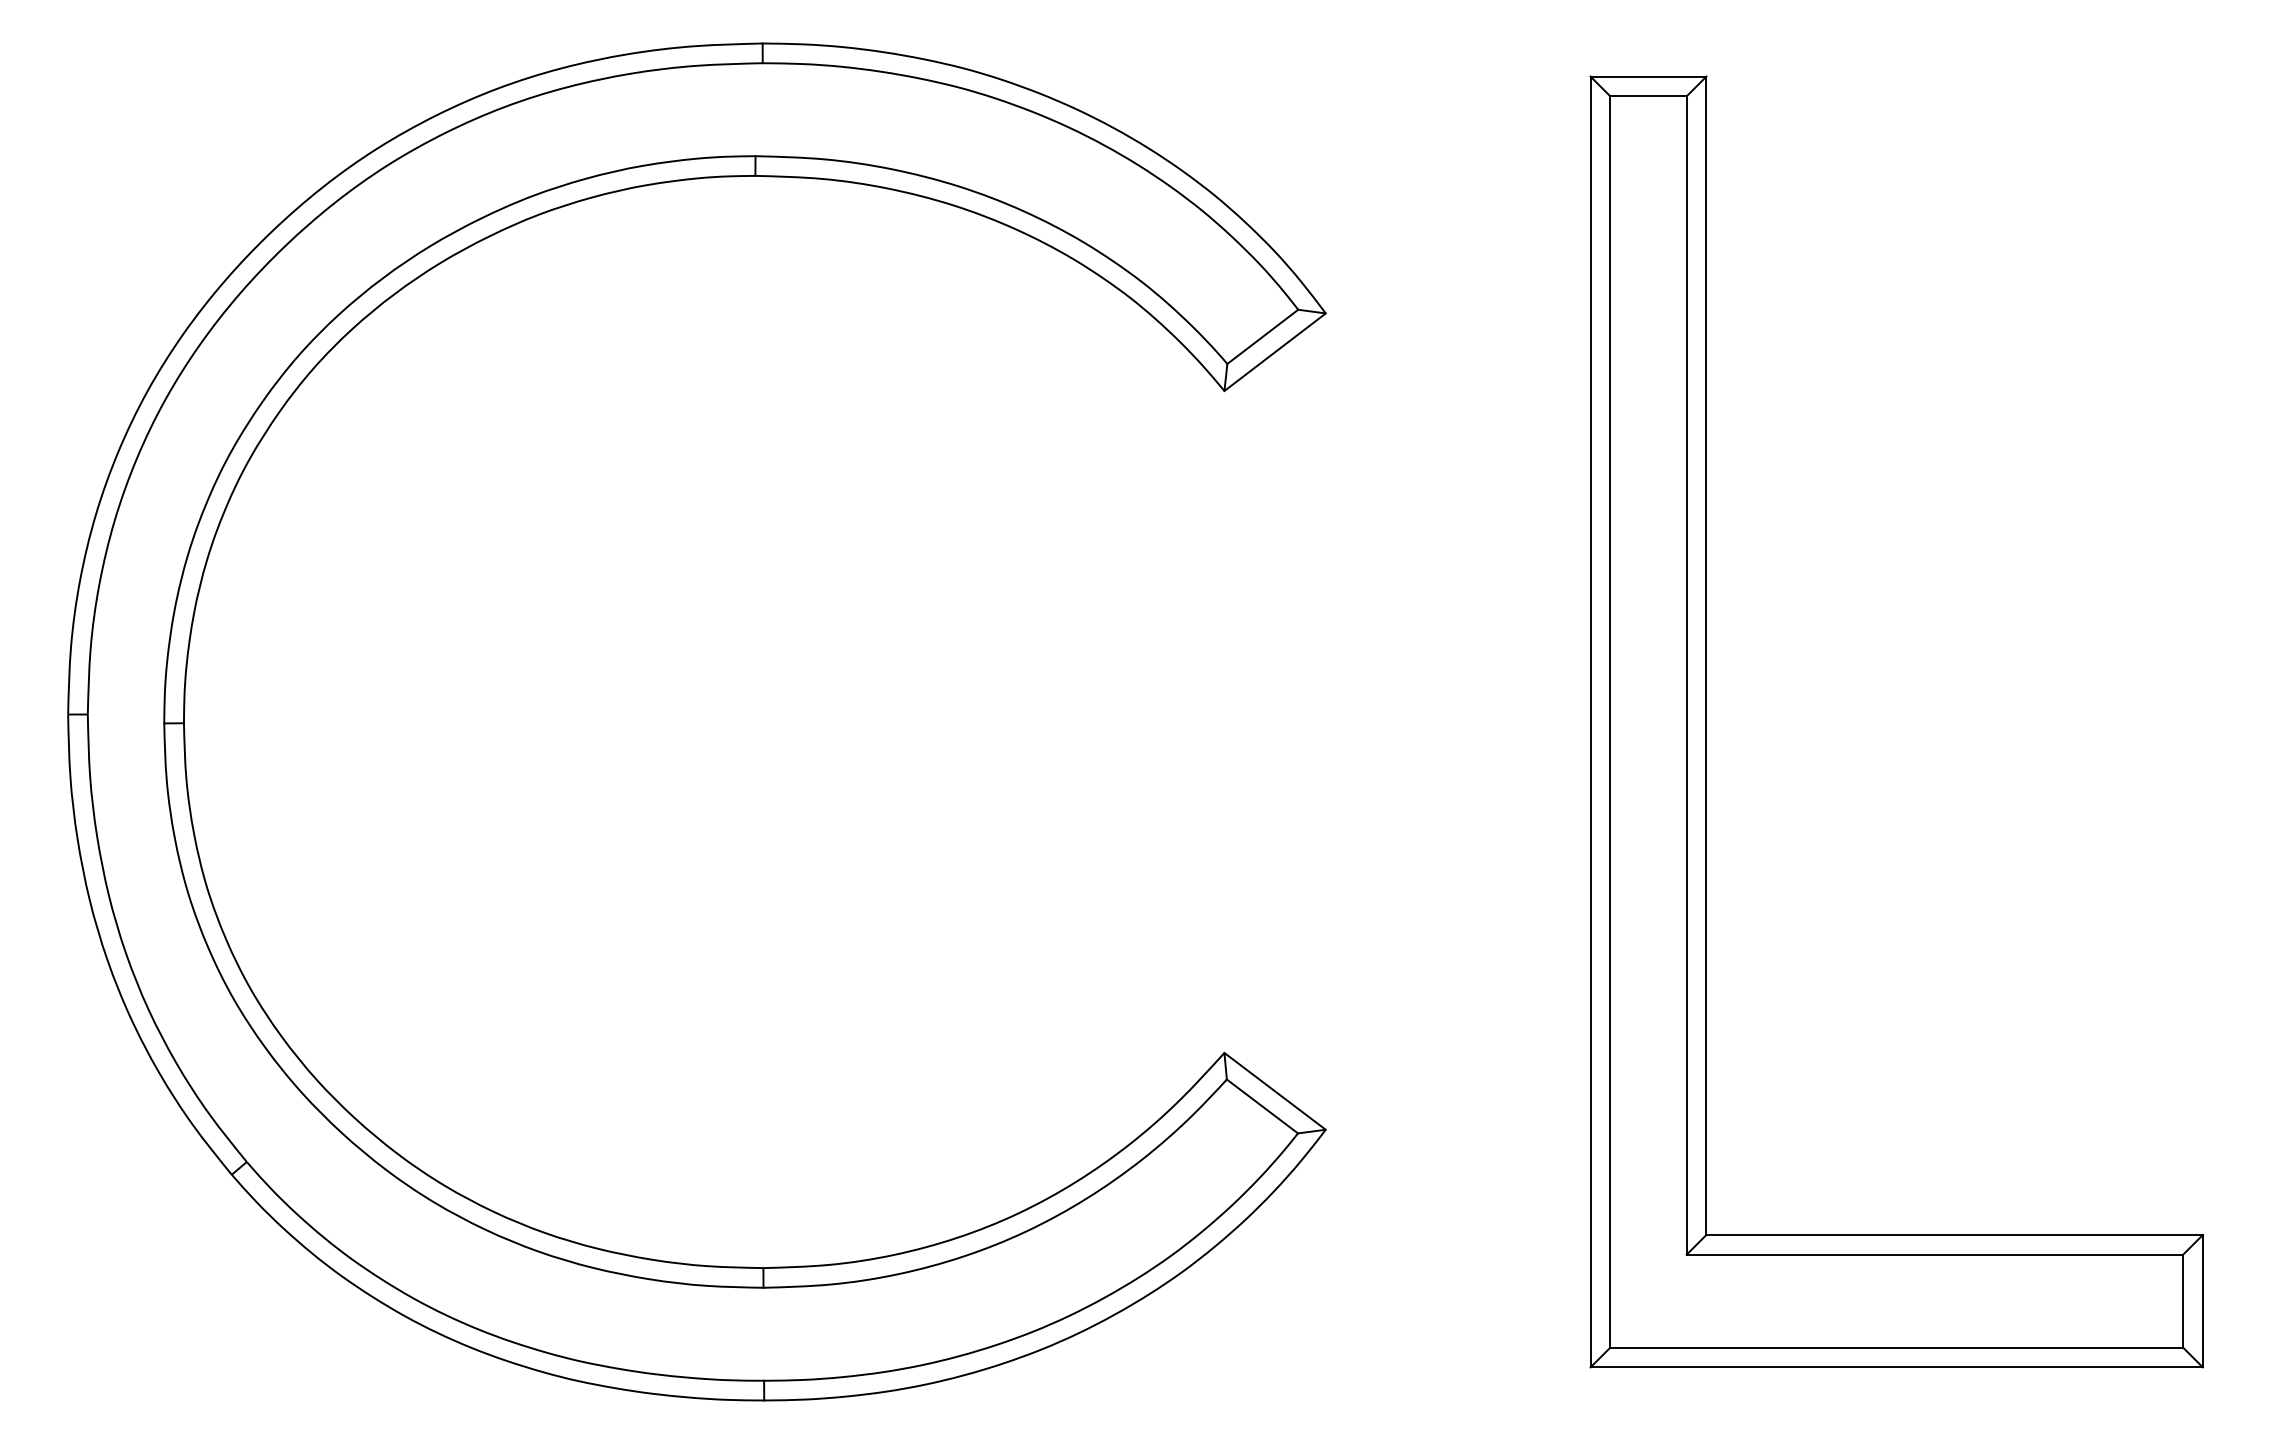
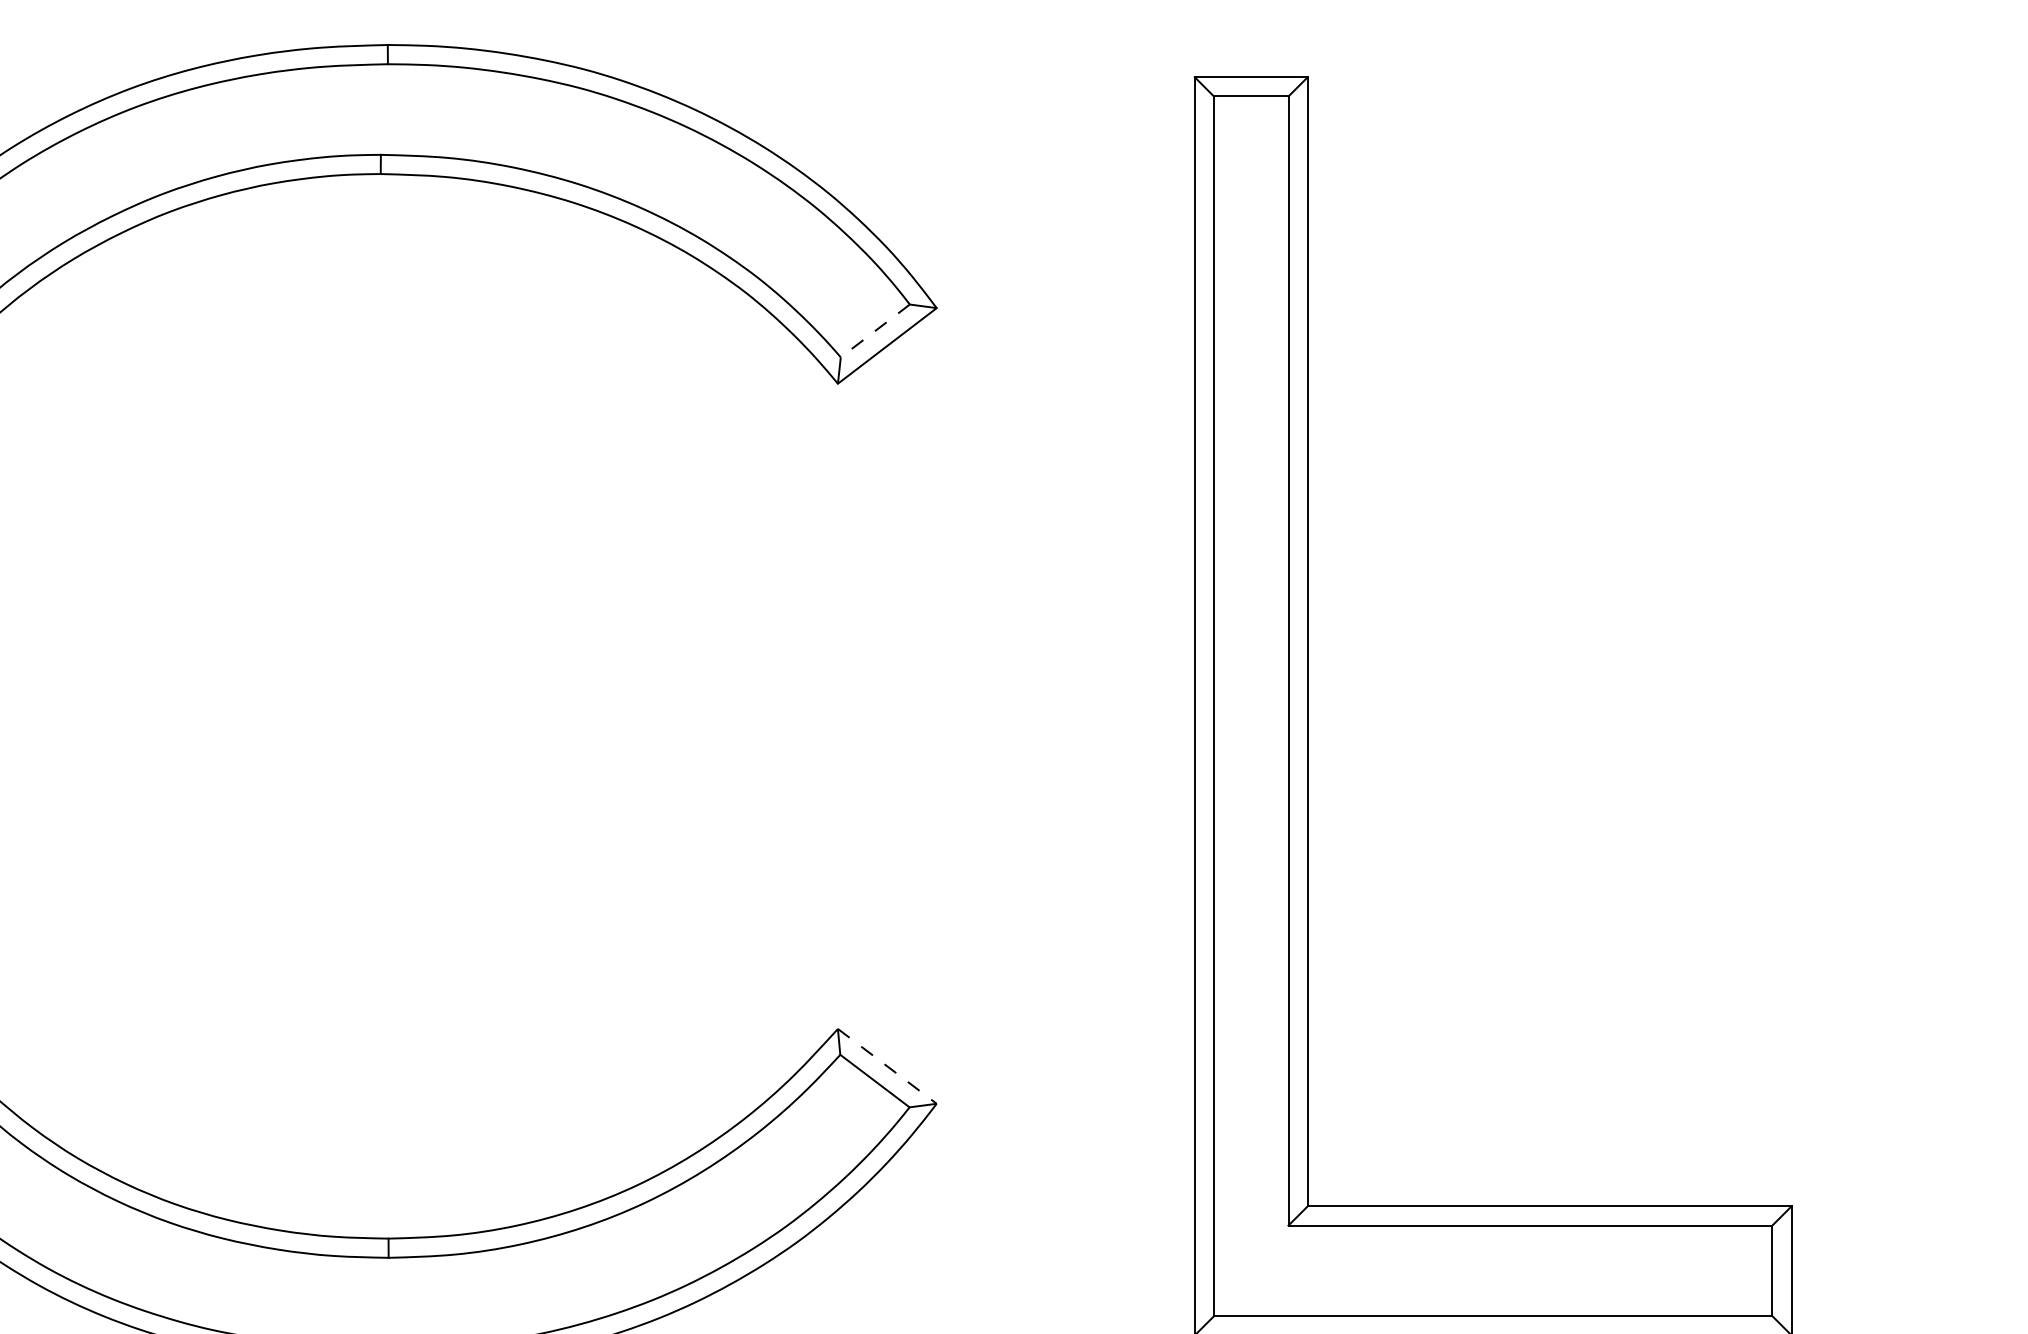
line: (1262, 336) -> (875, 330), solid -> dashed
line: (1275, 1091) -> (887, 1066), solid -> dashed

